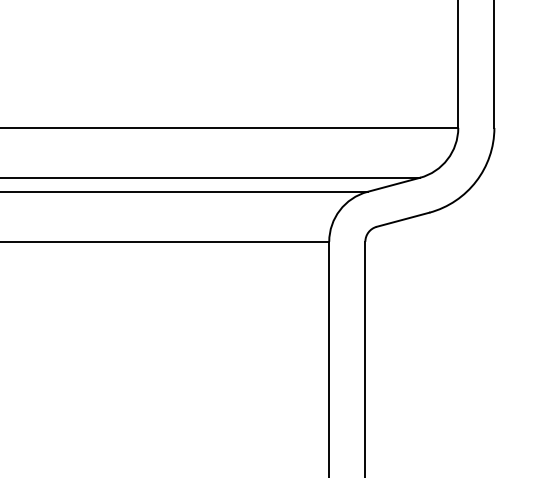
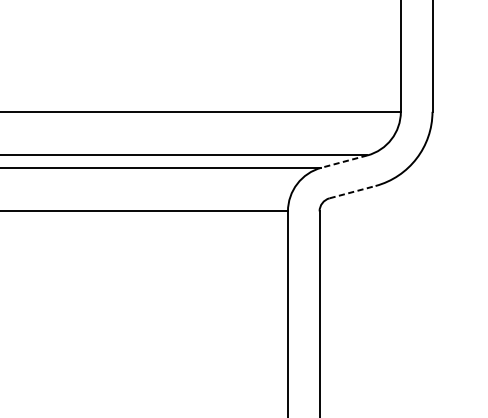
line: (393, 184) -> (344, 161), solid -> dashed
line: (403, 219) -> (352, 191), solid -> dashed

